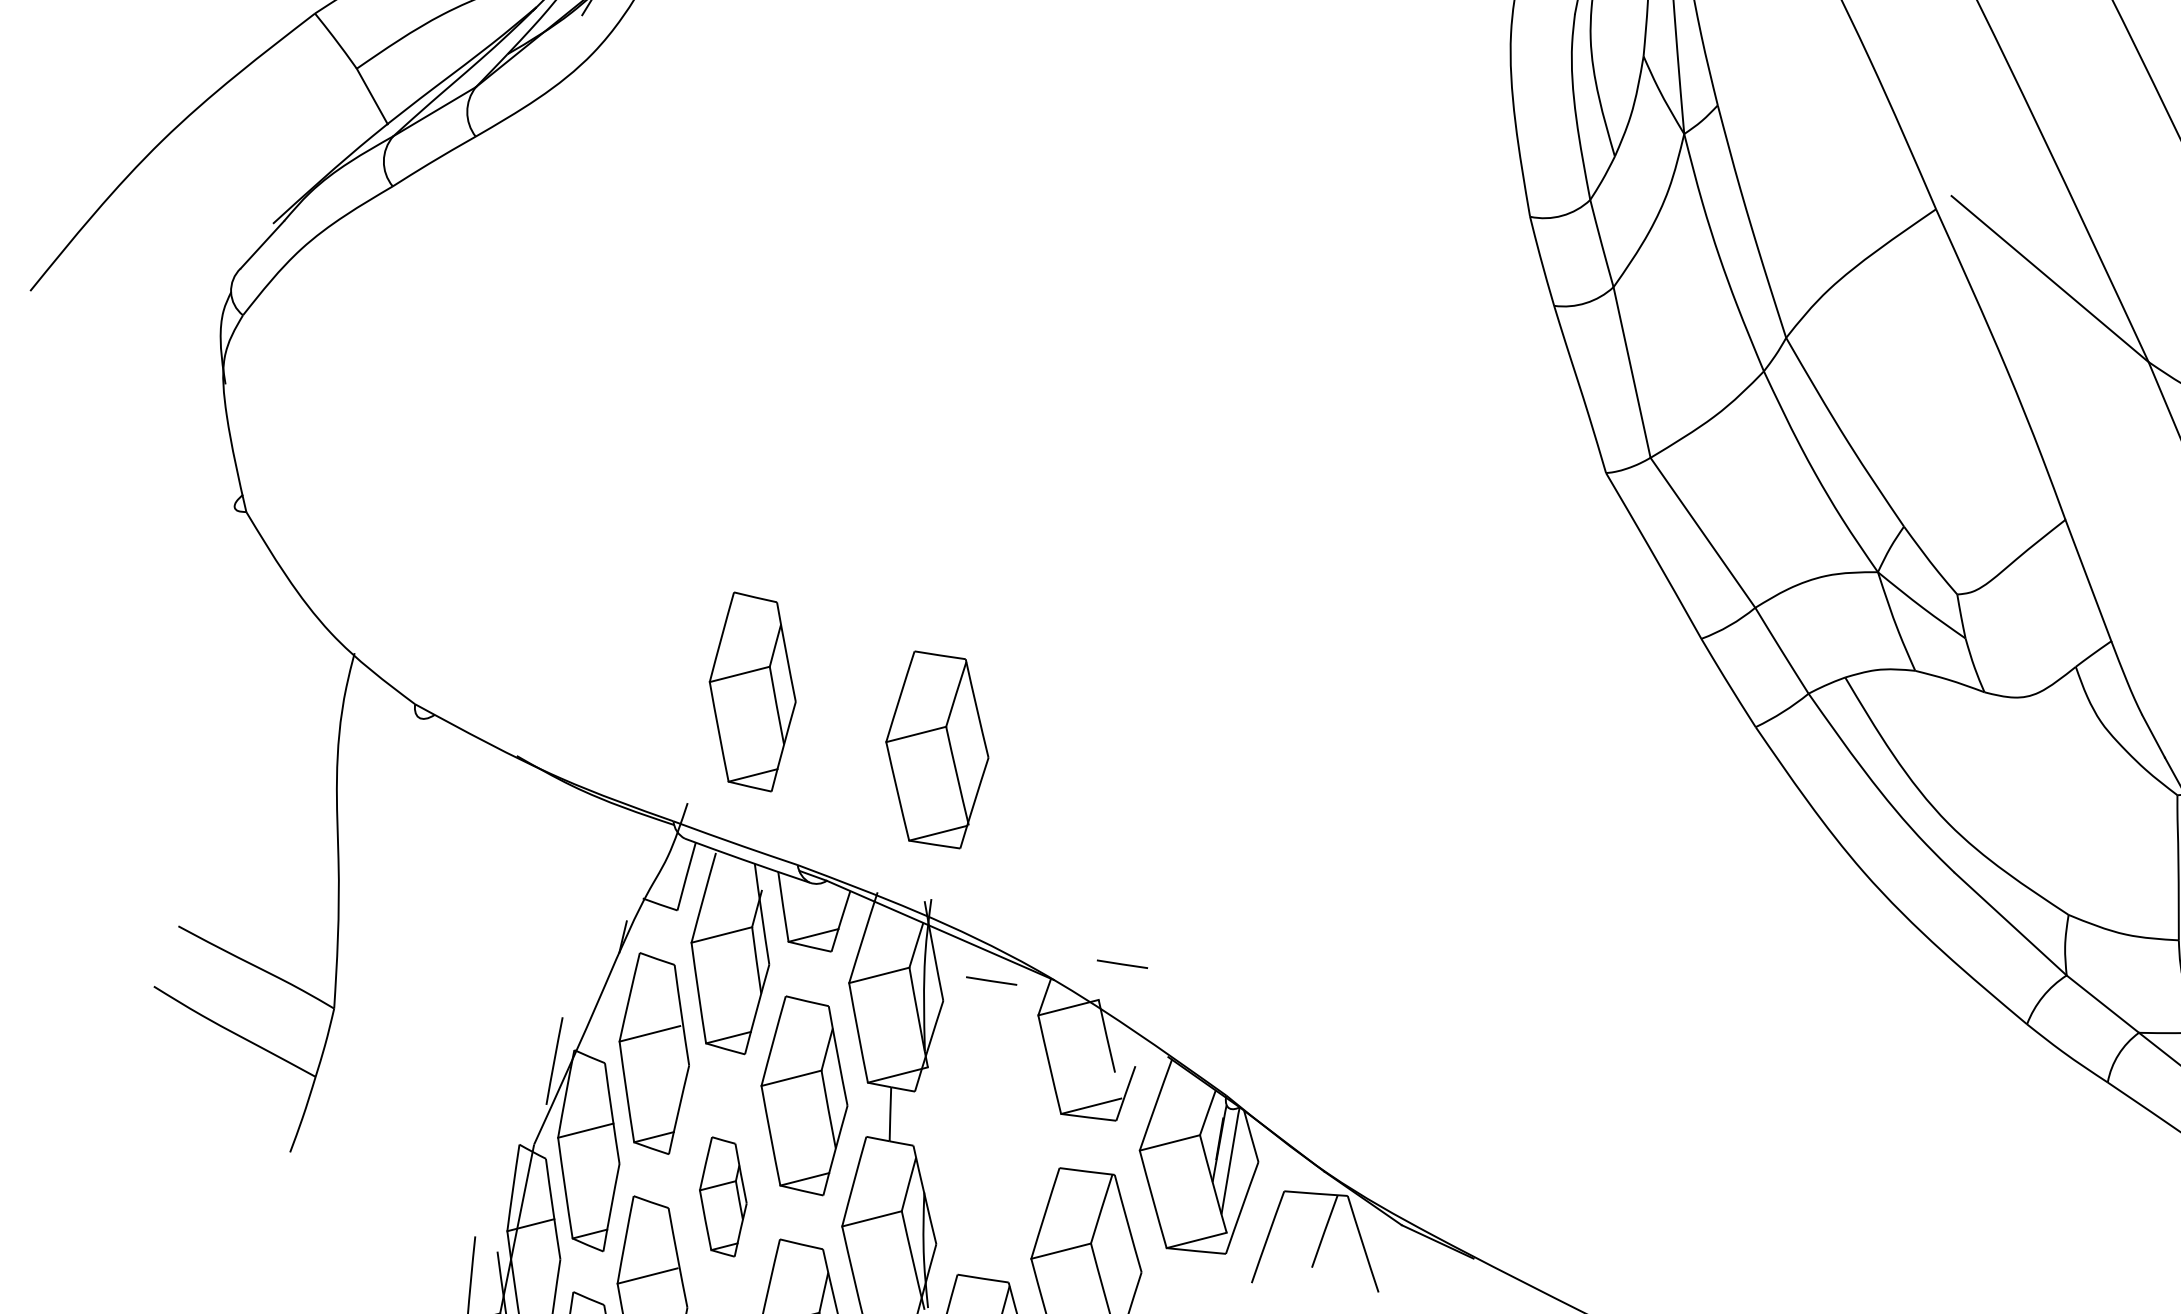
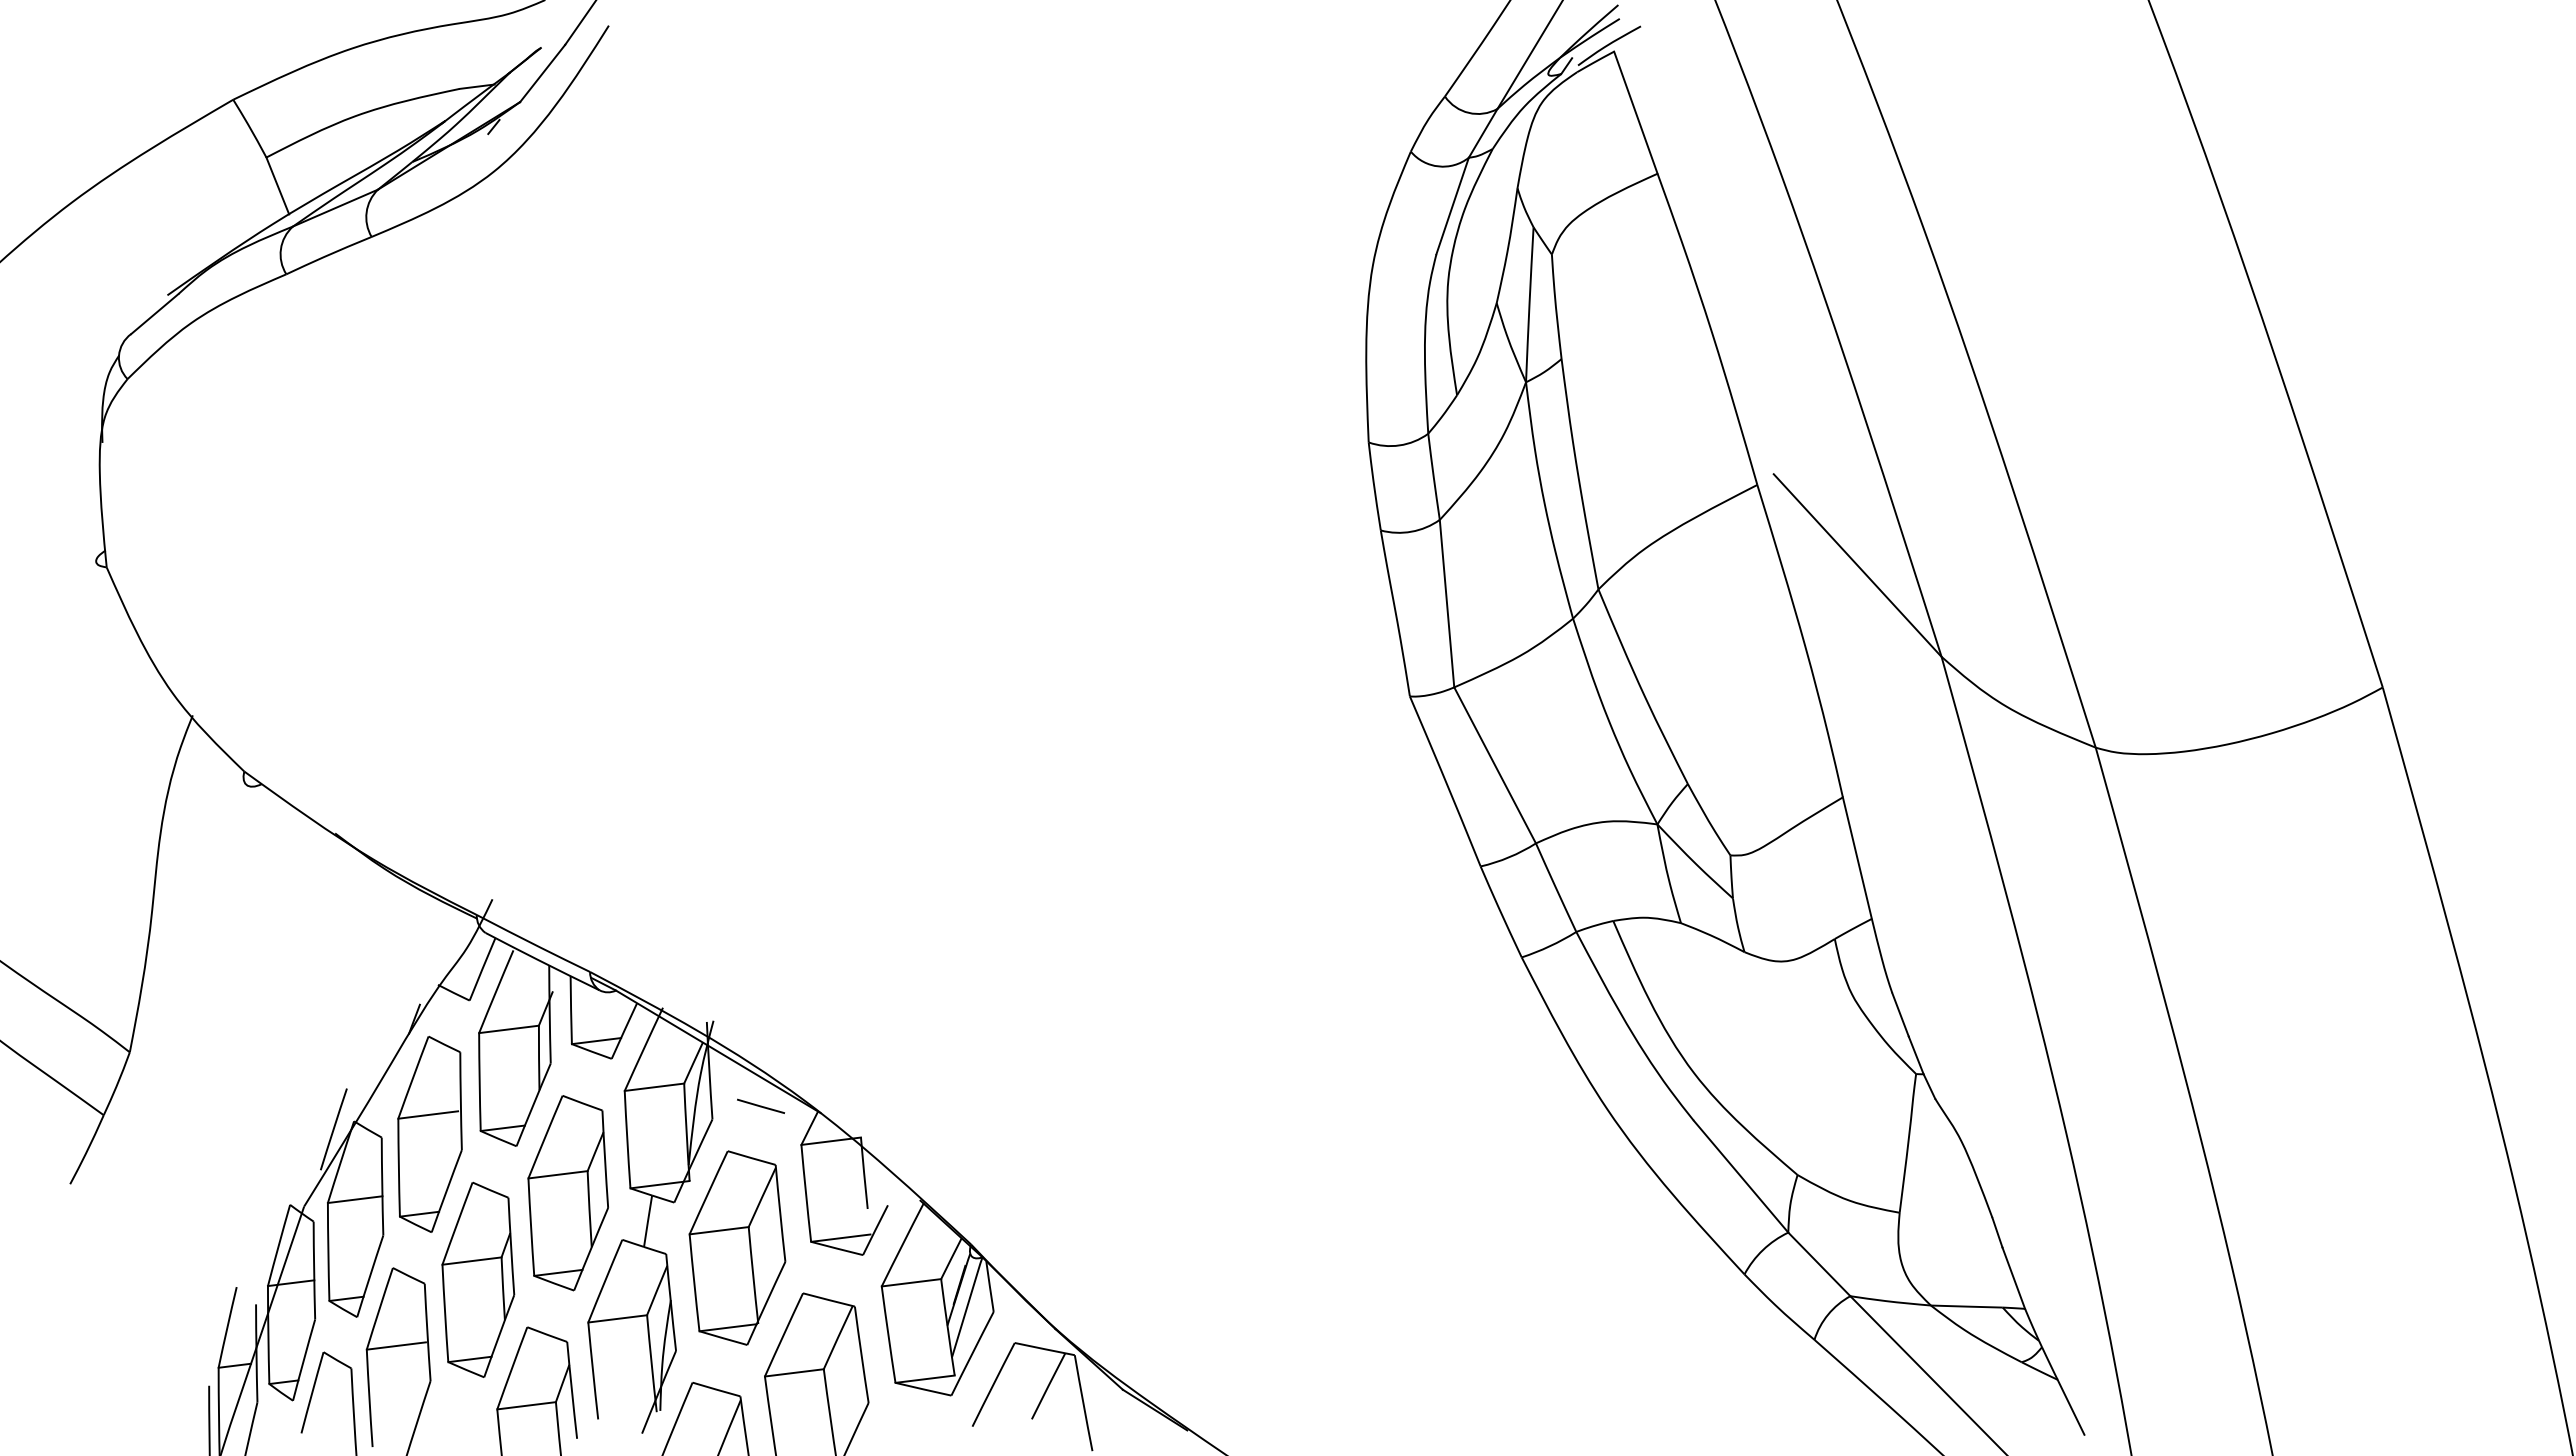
part: (752, 692) -> (567, 801), removed
part: (937, 749) -> (737, 1247), moved
line: (1121, 963) -> (887, 1105), removed
part: (723, 1196) -> (478, 1279), size x1.67

